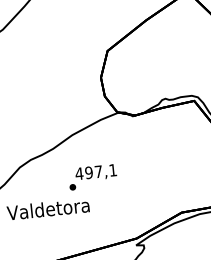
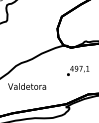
text: (93, 176) -> (78, 70), moved

